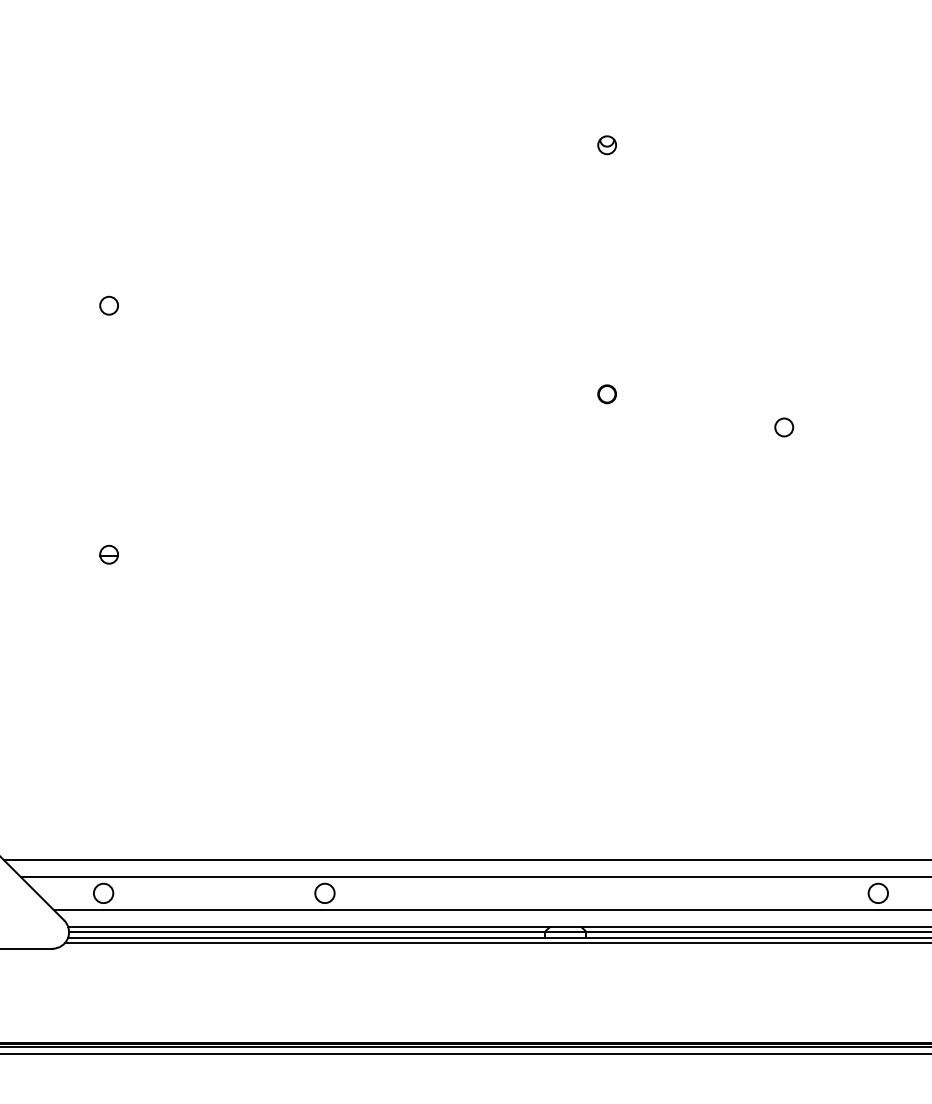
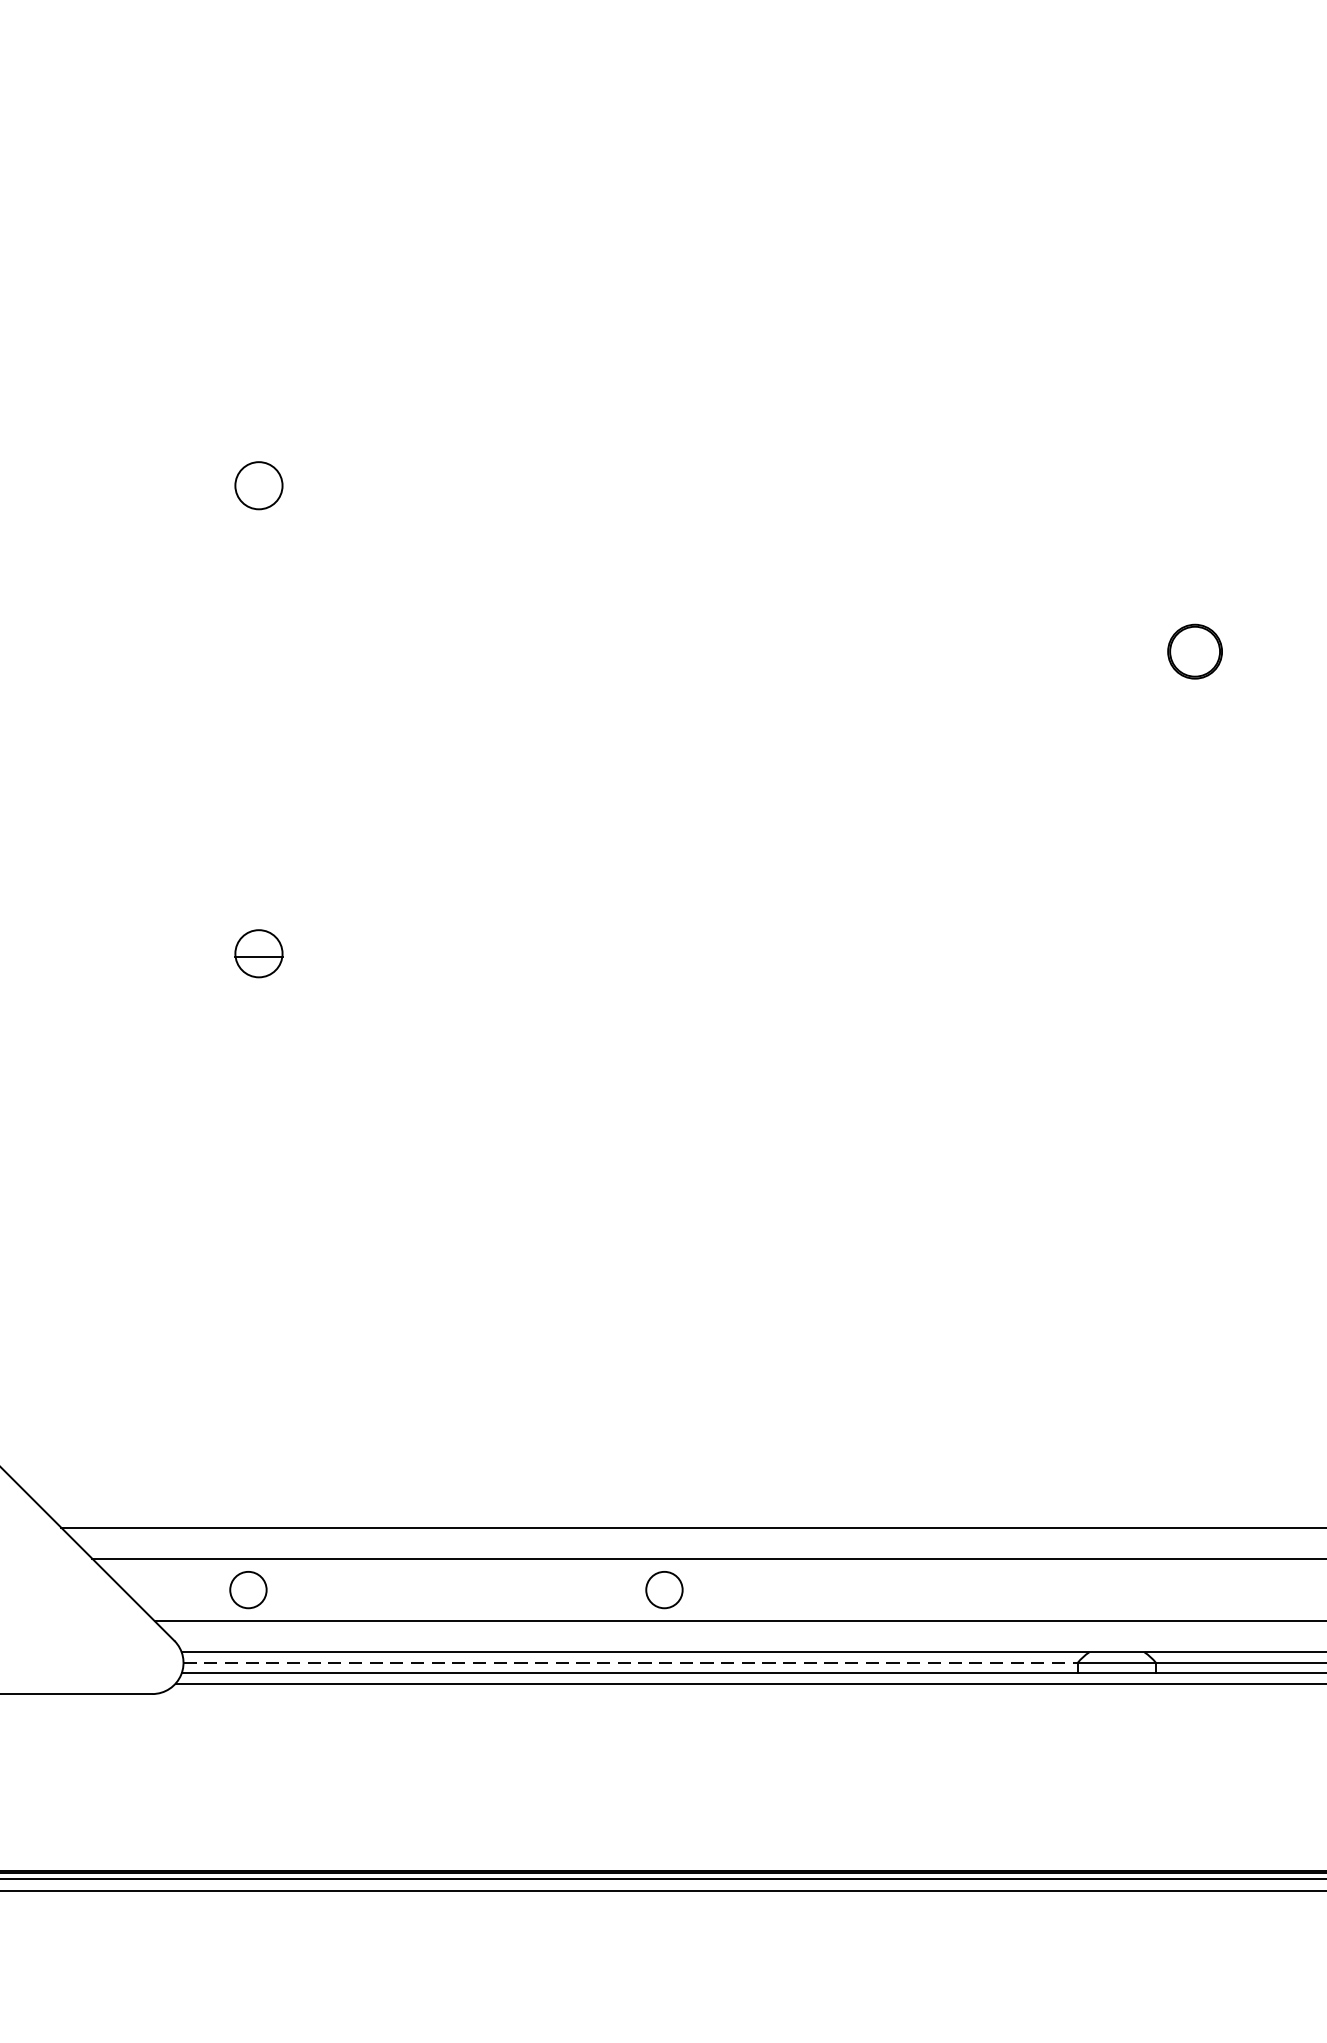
part: (606, 145) -> (1193, 184), removed
circle: (108, 305) -> (257, 485), size x1.4
part: (606, 394) -> (1193, 652), size x1.6
part: (108, 554) -> (257, 953), size x1.4
line: (307, 932) -> (631, 1663), solid -> dashed

